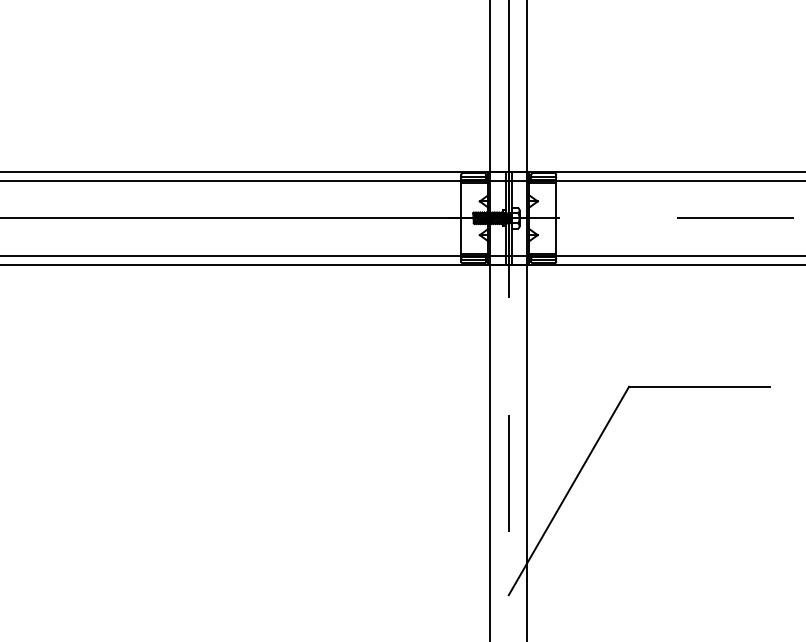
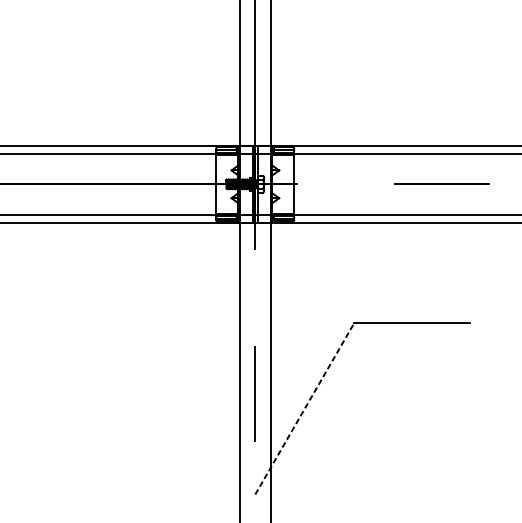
line: (569, 490) -> (305, 408), solid -> dashed

